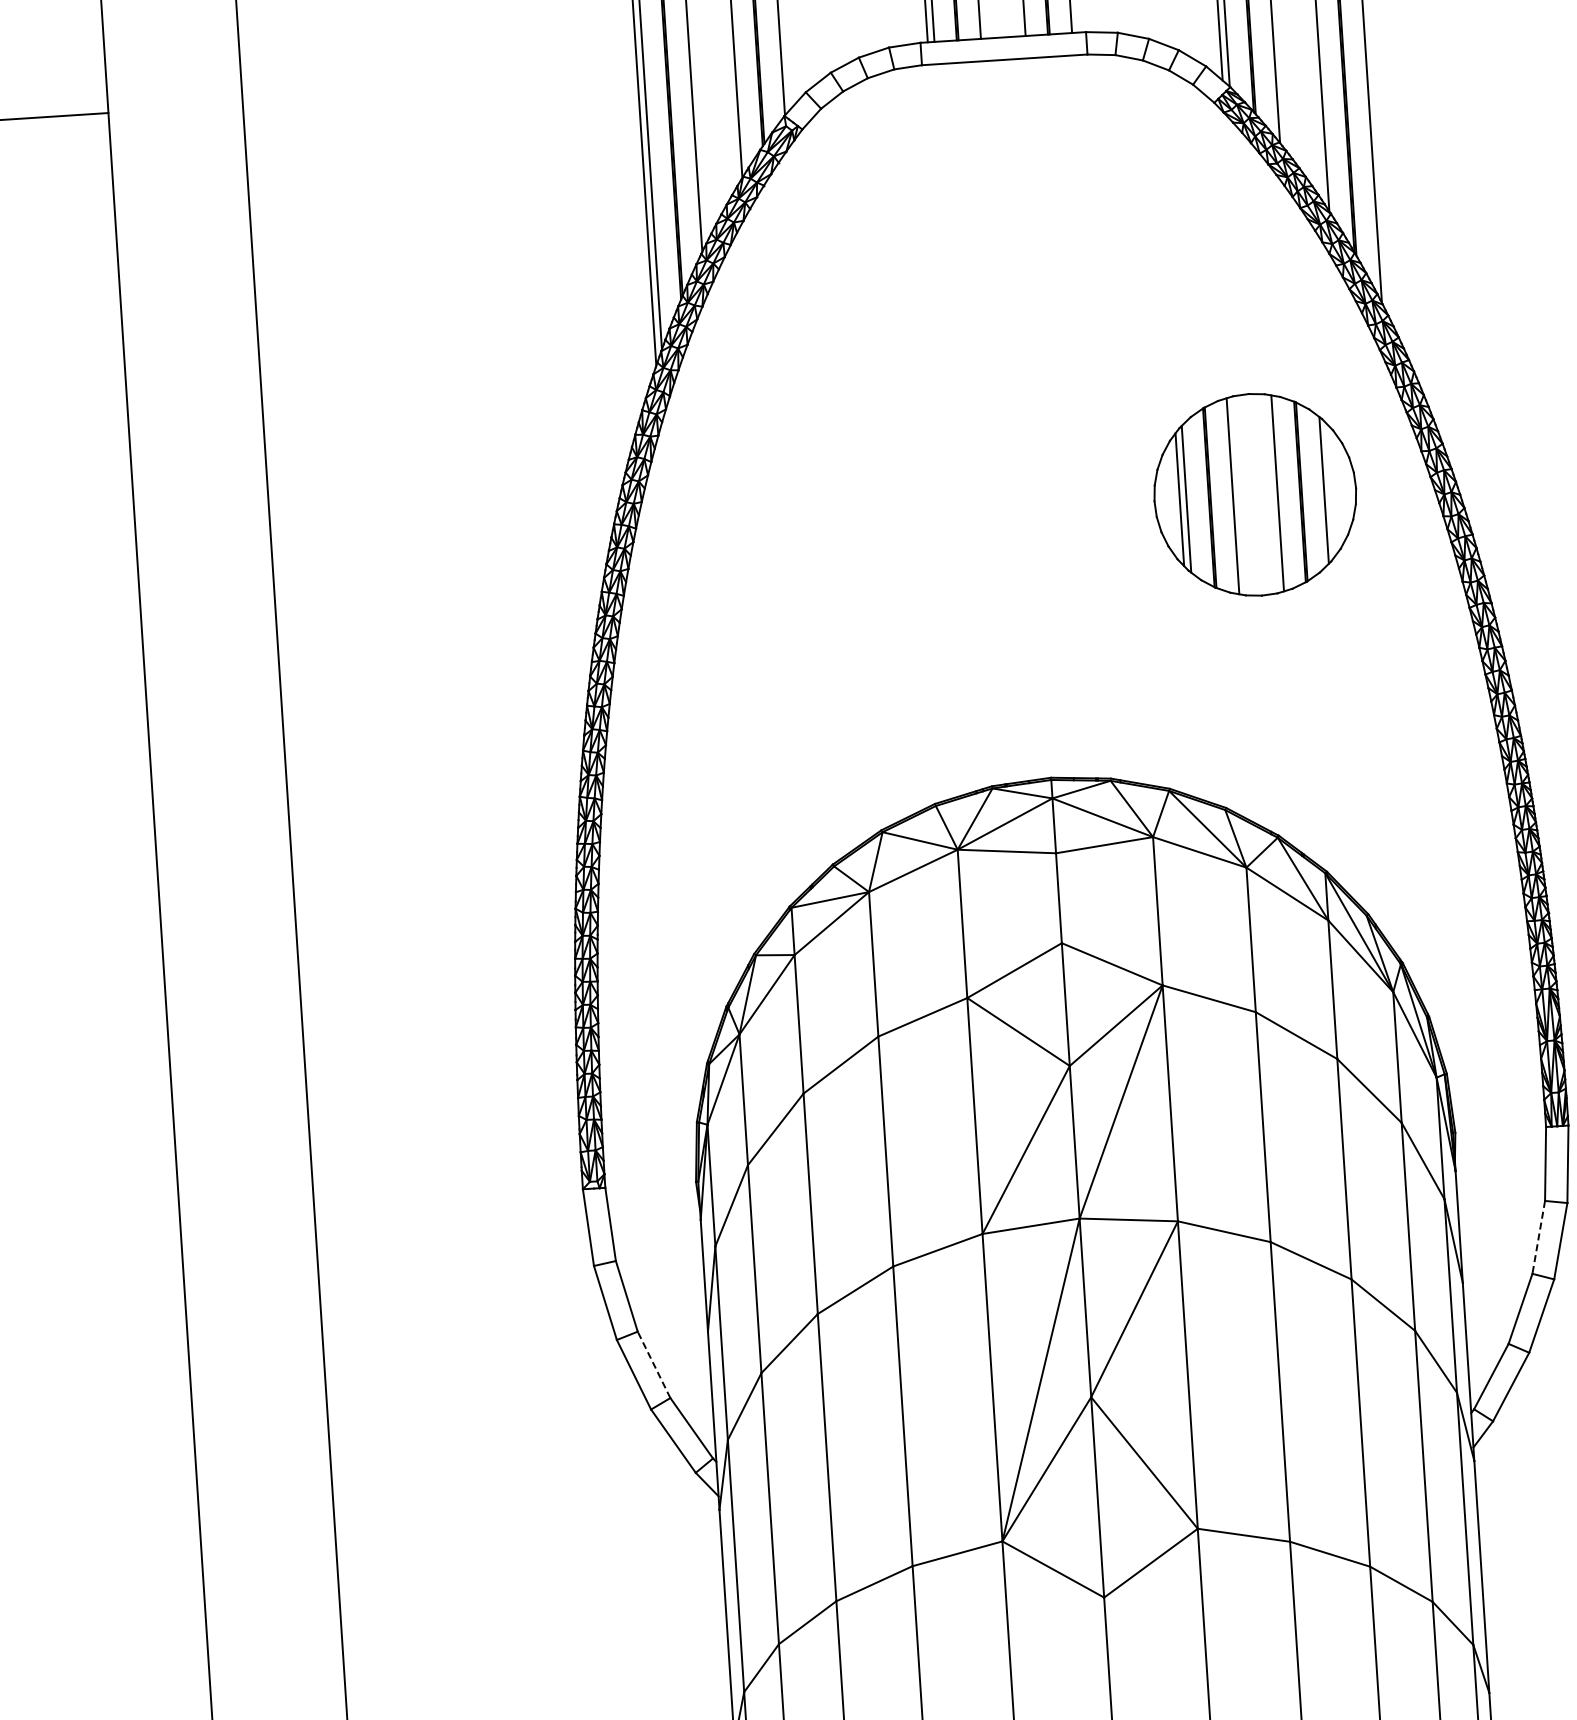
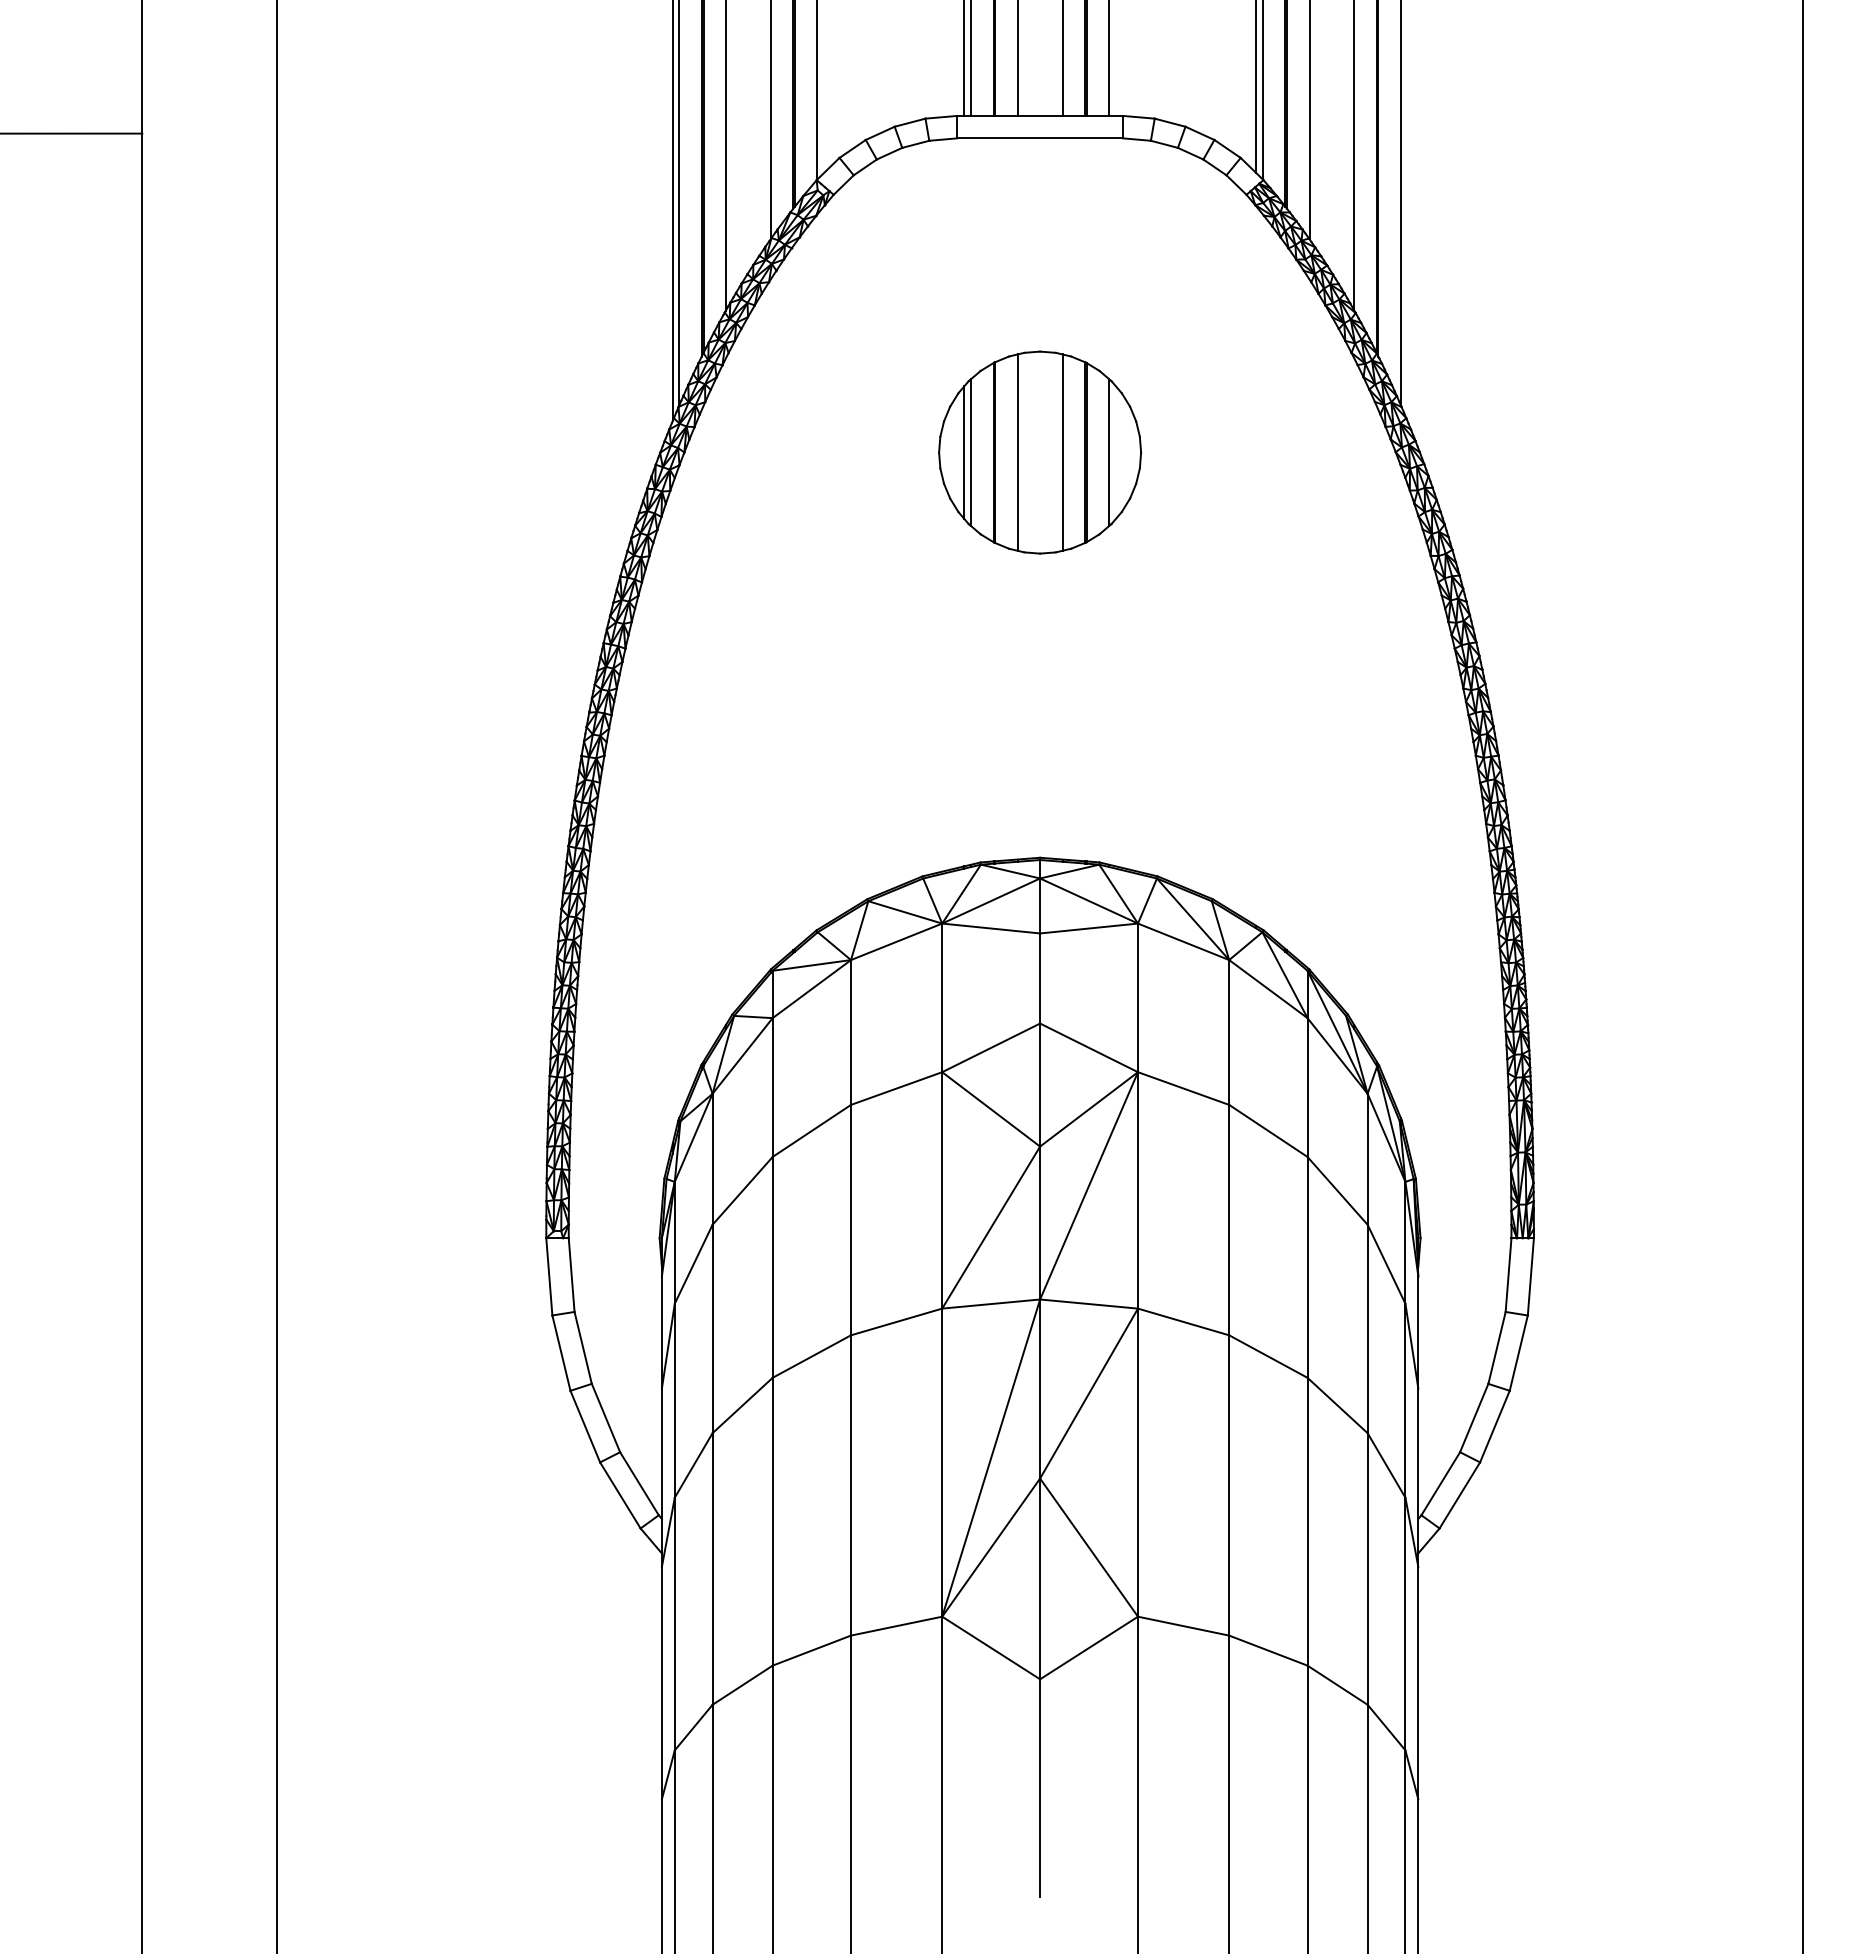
part: (1255, 494) -> (1040, 452), moved
line: (1539, 1236) -> (1497, 1347), dashed -> solid
line: (653, 1365) -> (605, 1418), dashed -> solid

